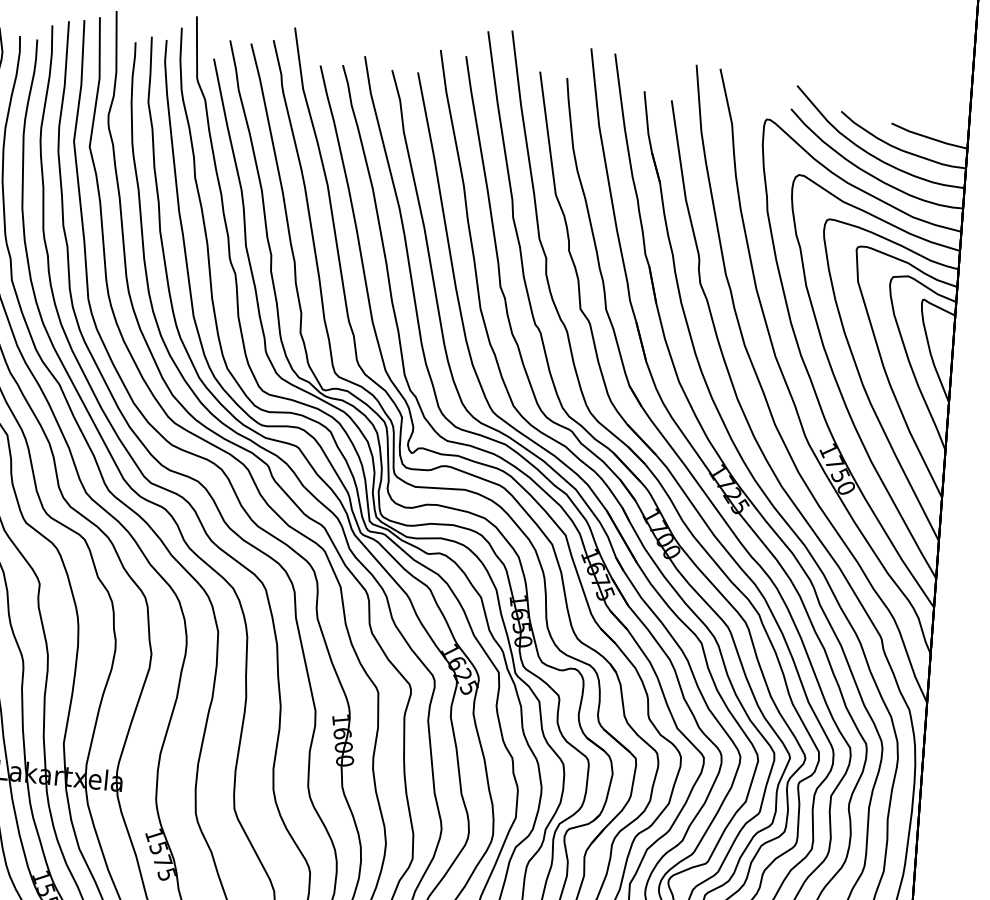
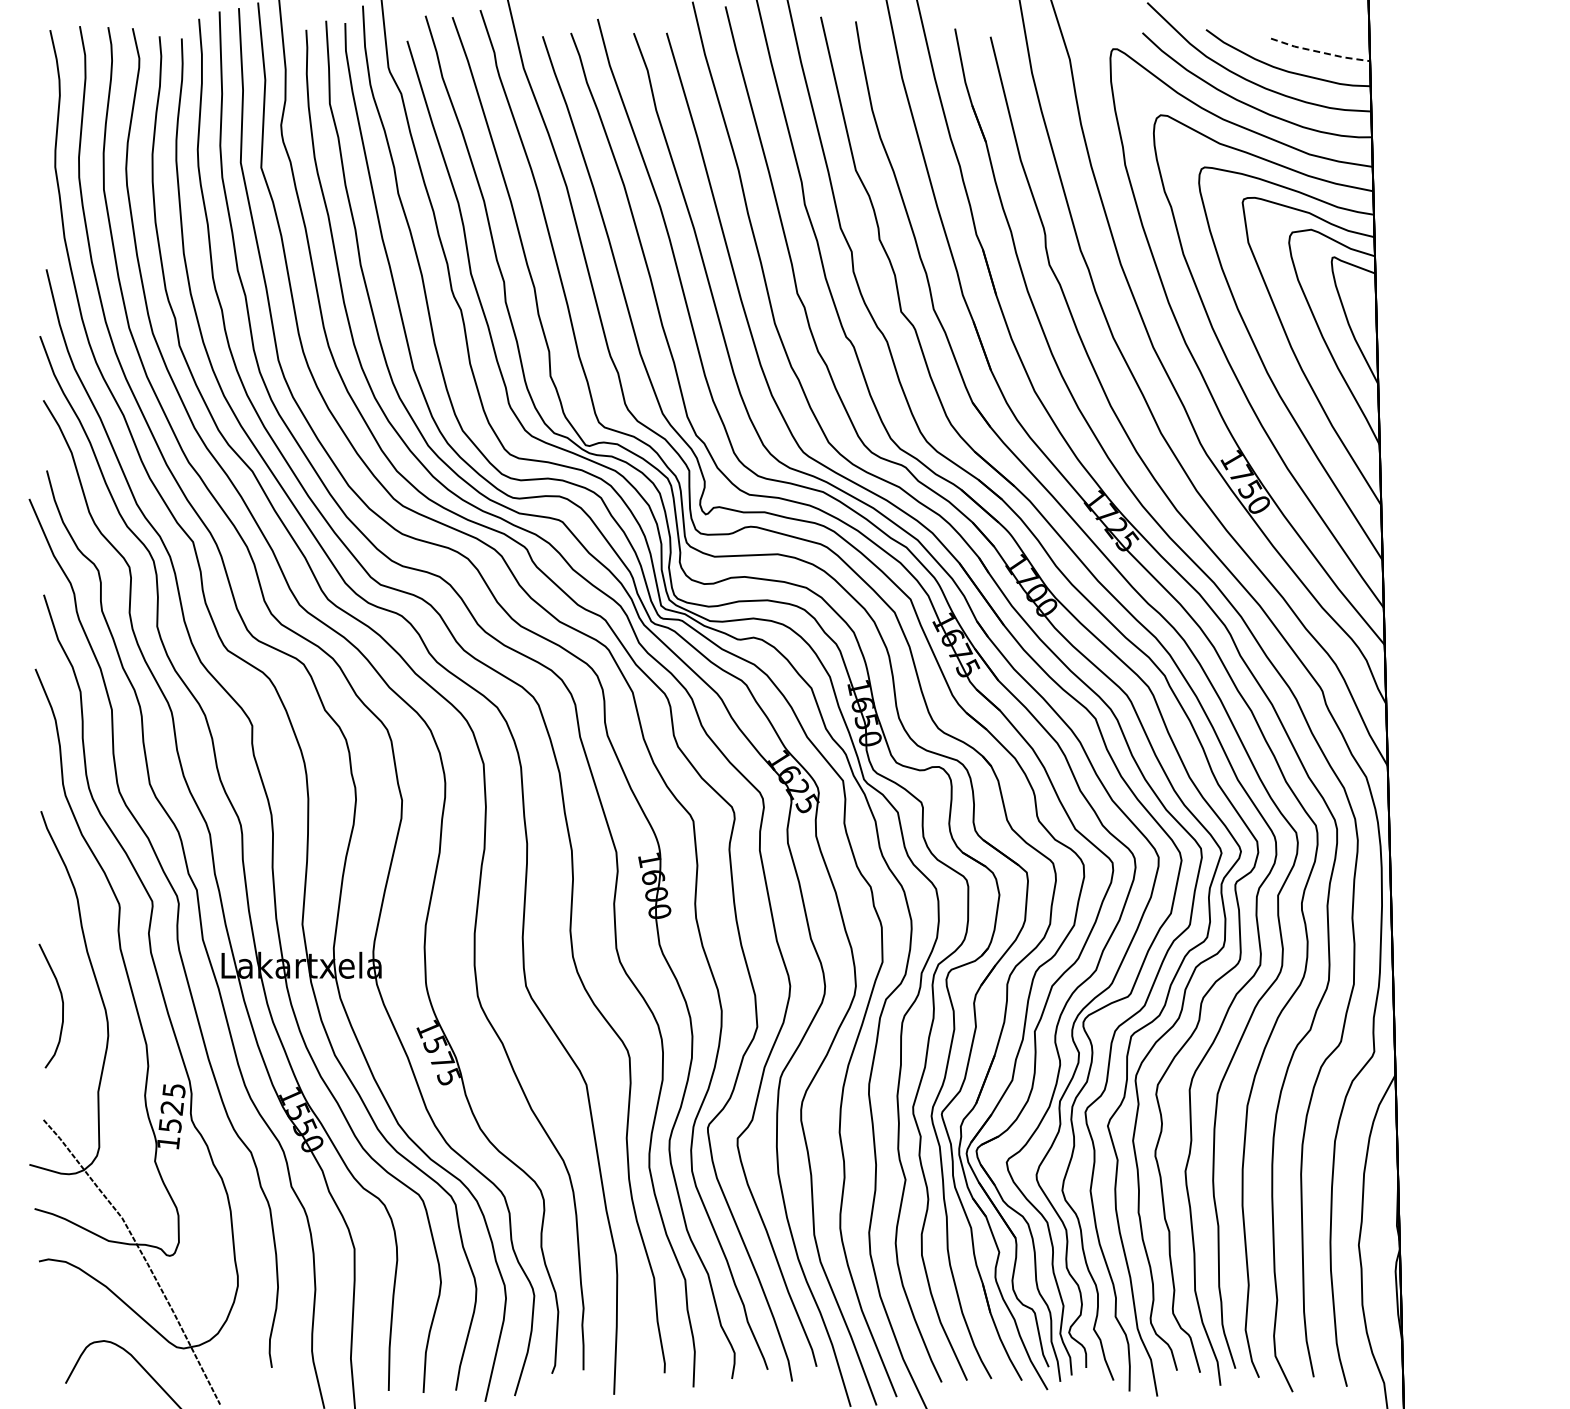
line: (928, 137) -> (1319, 52), solid -> dashed

